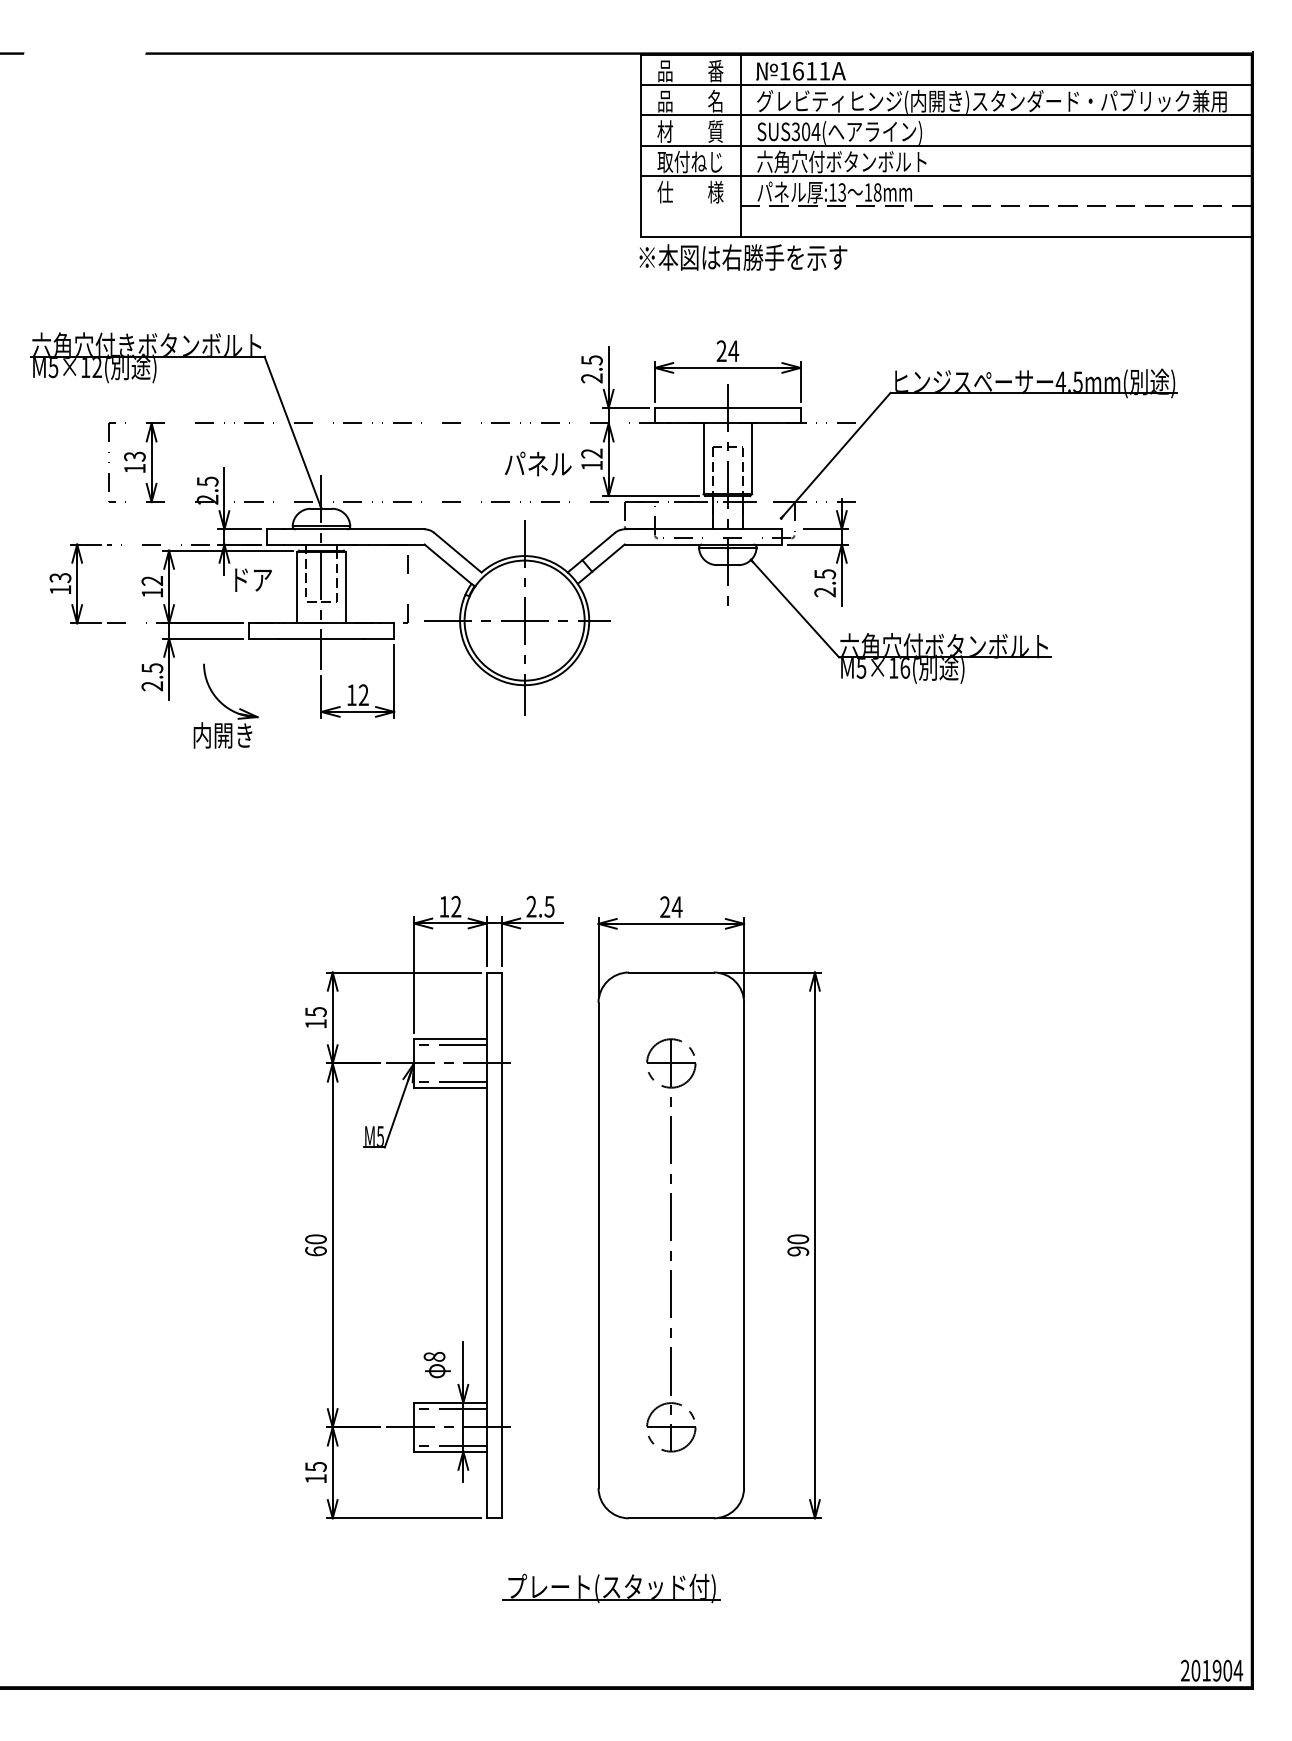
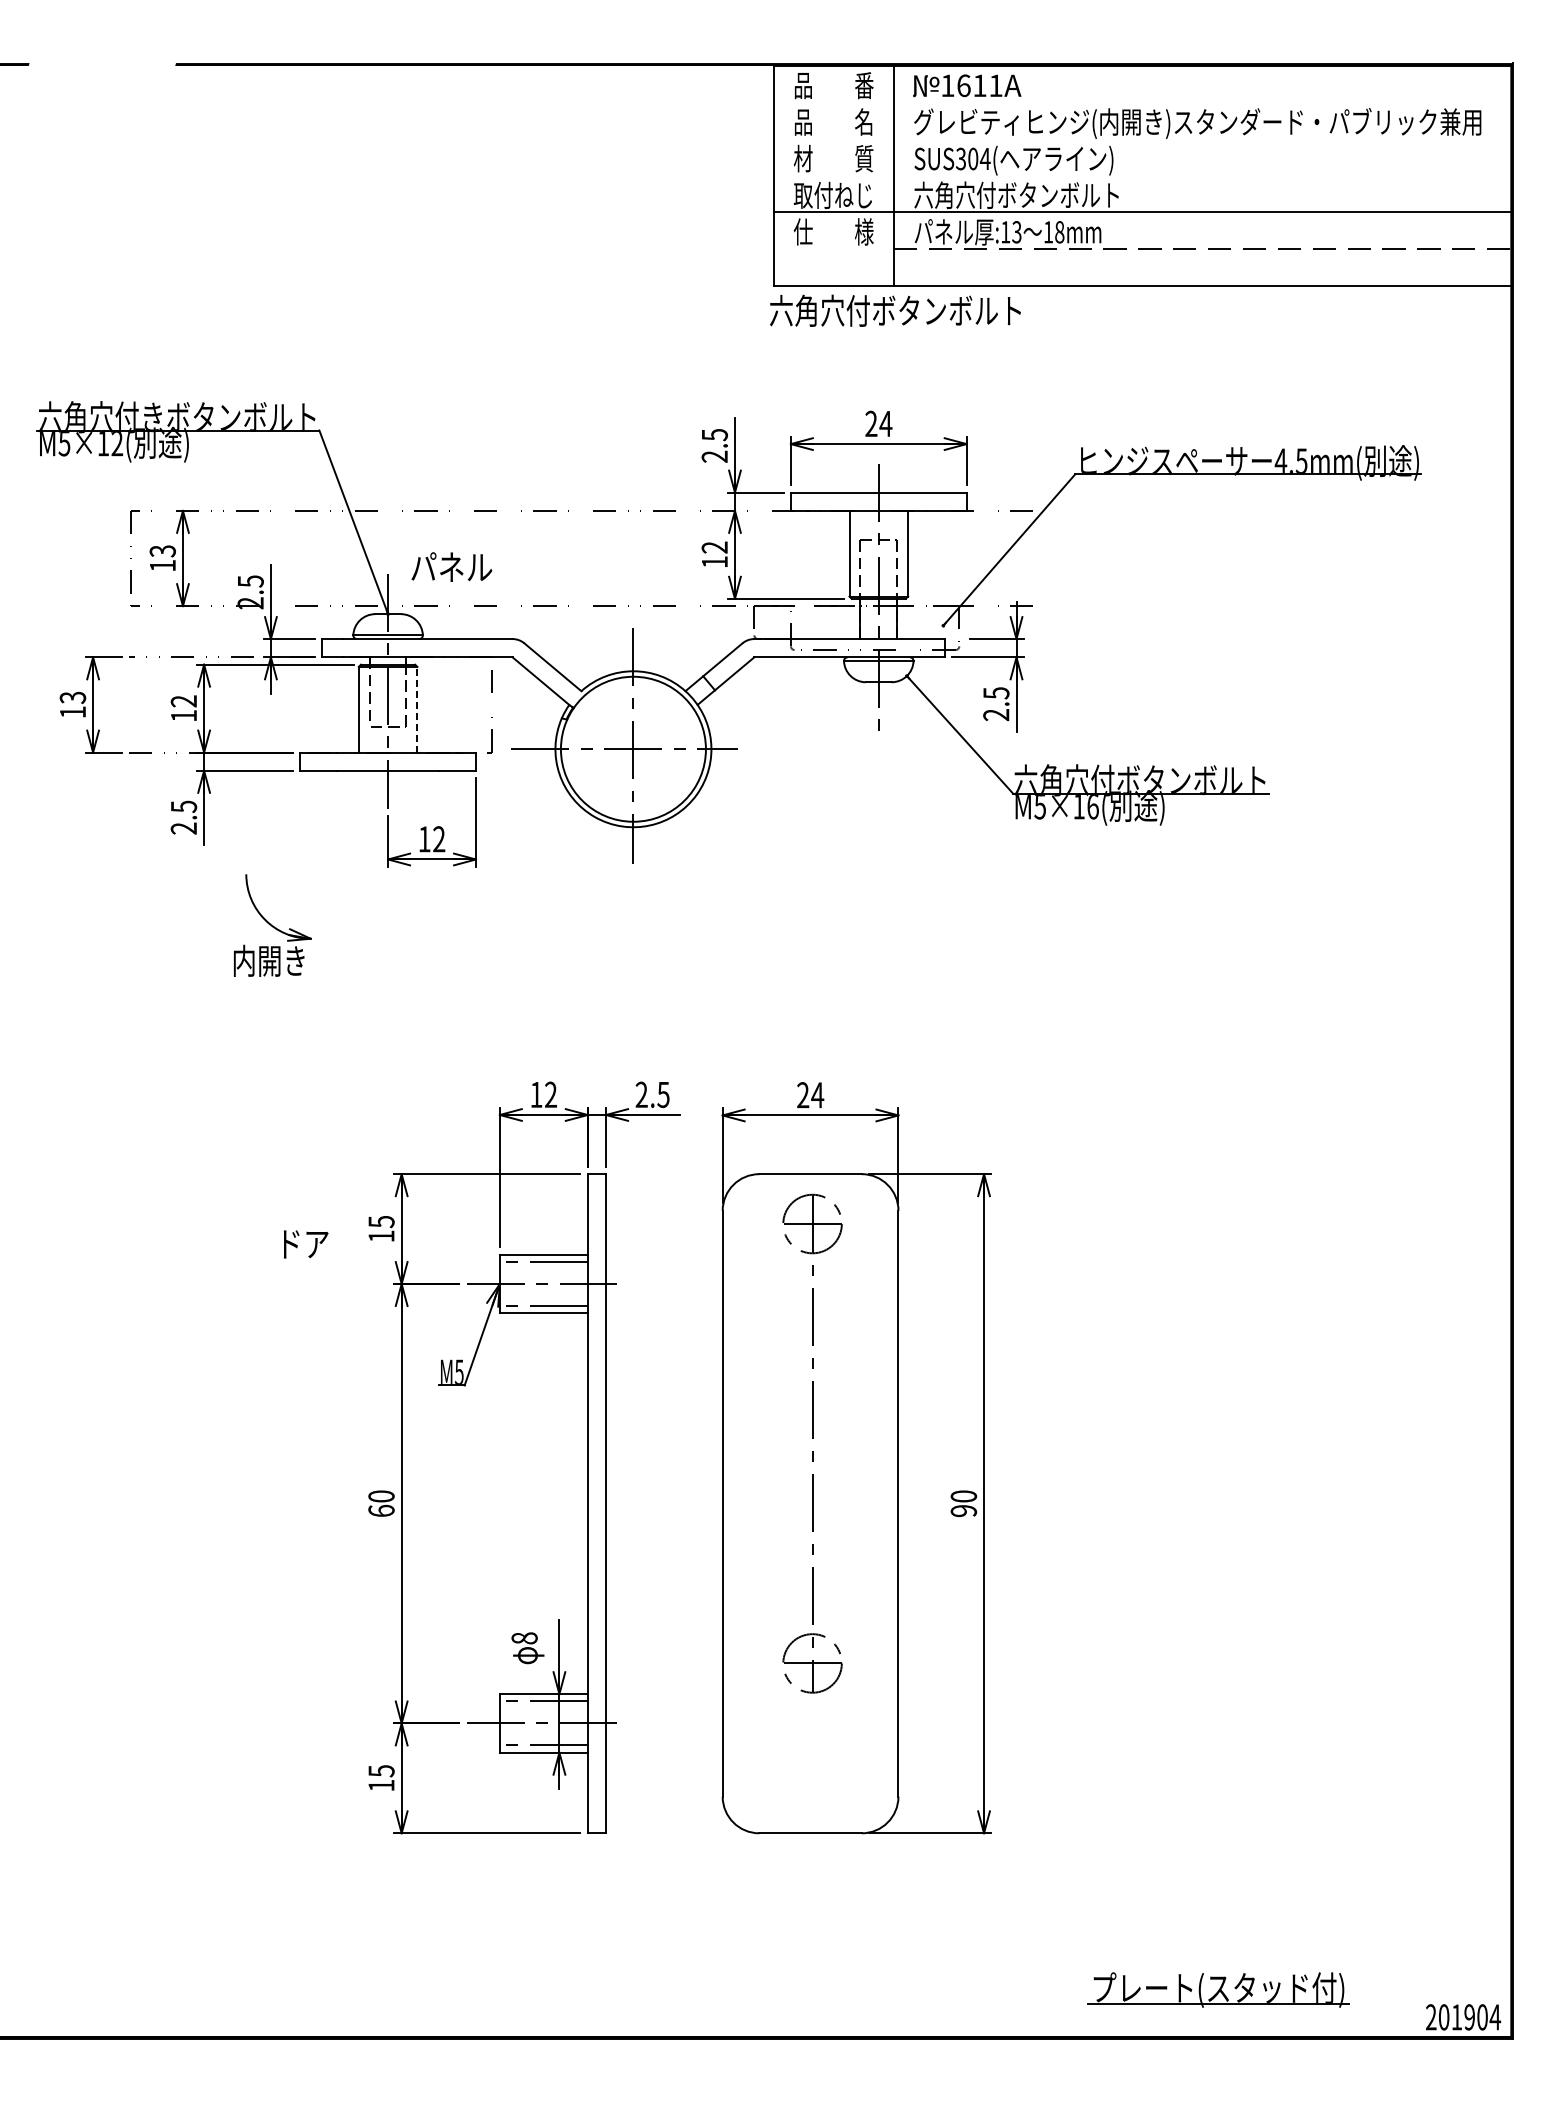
line: (946, 85) -> (1142, 102), removed
line: (946, 115) -> (1142, 139), removed
line: (946, 145) -> (1142, 175), removed
text: (742, 257) -> (896, 310), ※本図は右勝手を示す -> 六角穴付ボタンボルト
text: (537, 463) -> (451, 566), moved
text: (253, 580) -> (306, 1244), moved
line: (345, 587) -> (417, 709), solid -> dashed
part: (225, 706) -> (272, 925), moved
part: (671, 1245) -> (812, 1443), moved
part: (611, 1588) -> (1218, 1989), moved

